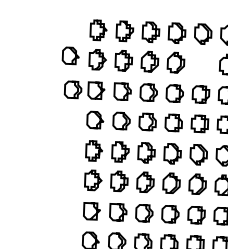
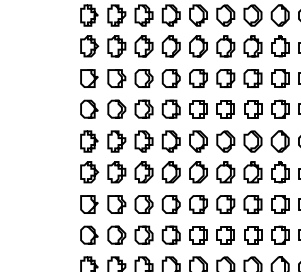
curve: (73, 52) -> (63, 39), removed
curve: (205, 63) -> (202, 46), added
curve: (75, 87) -> (67, 75), removed

